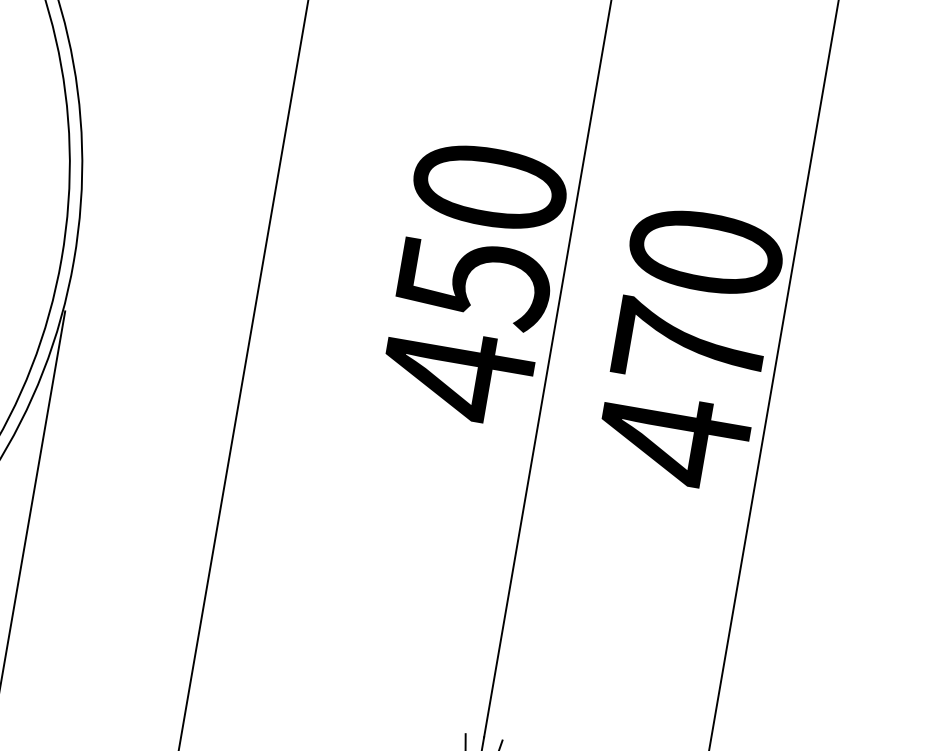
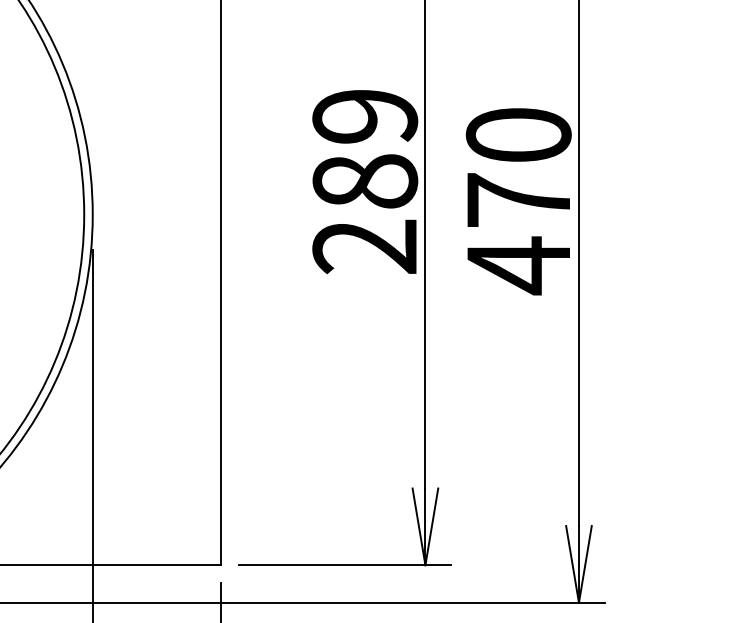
text: (473, 282) -> (365, 182), 450 -> 289

